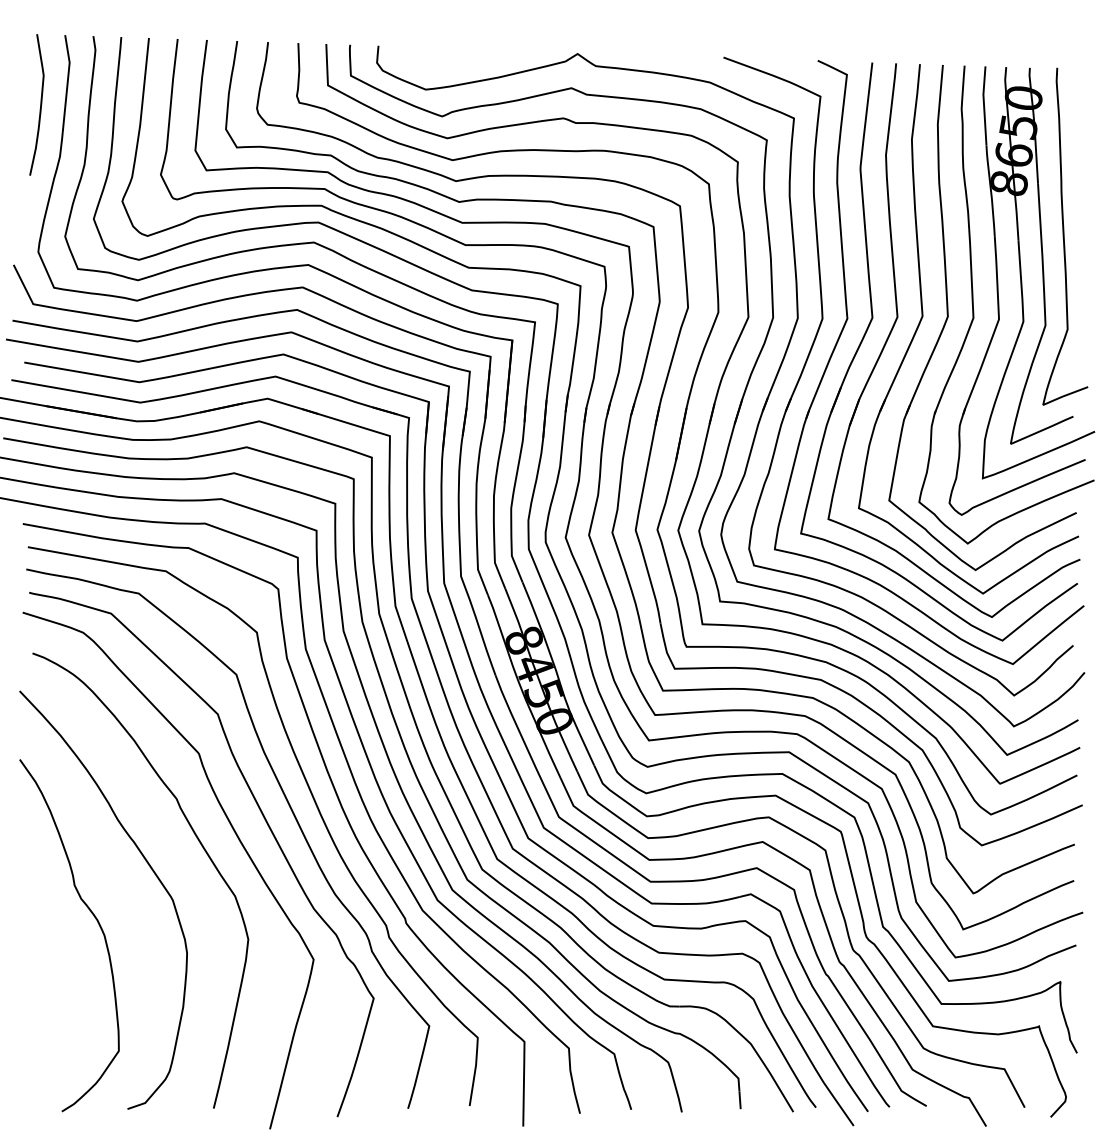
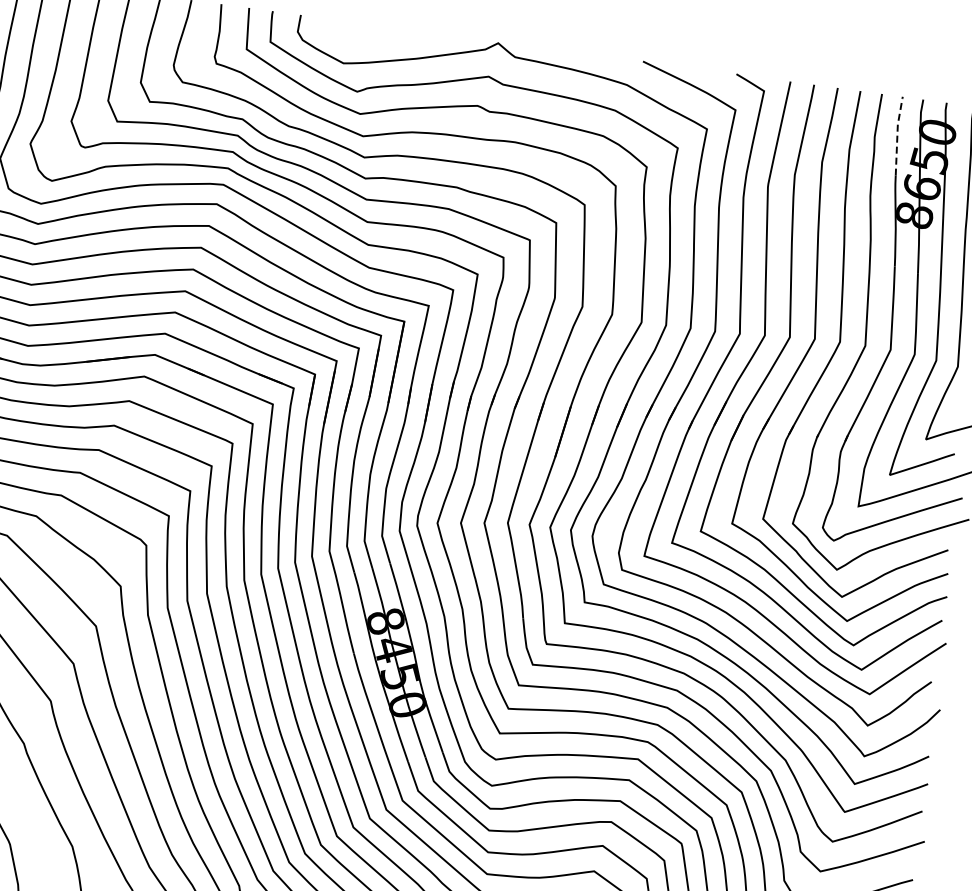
line: (983, 103) -> (897, 133), solid -> dashed

